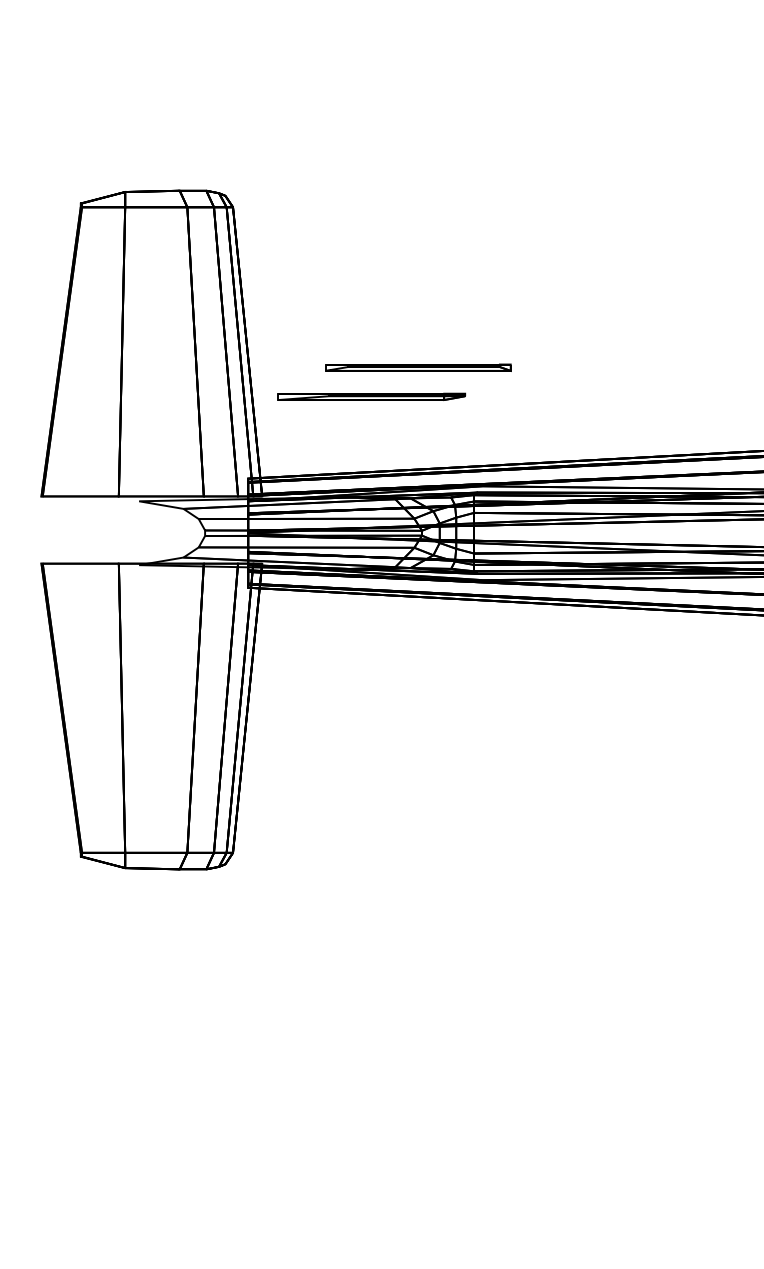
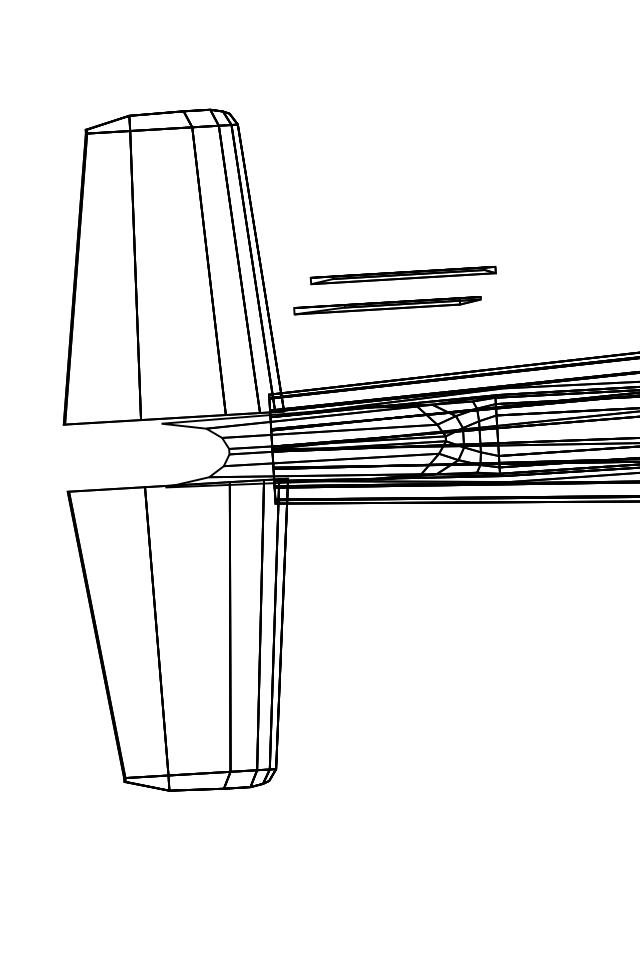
part: (418, 367) -> (403, 275), moved

